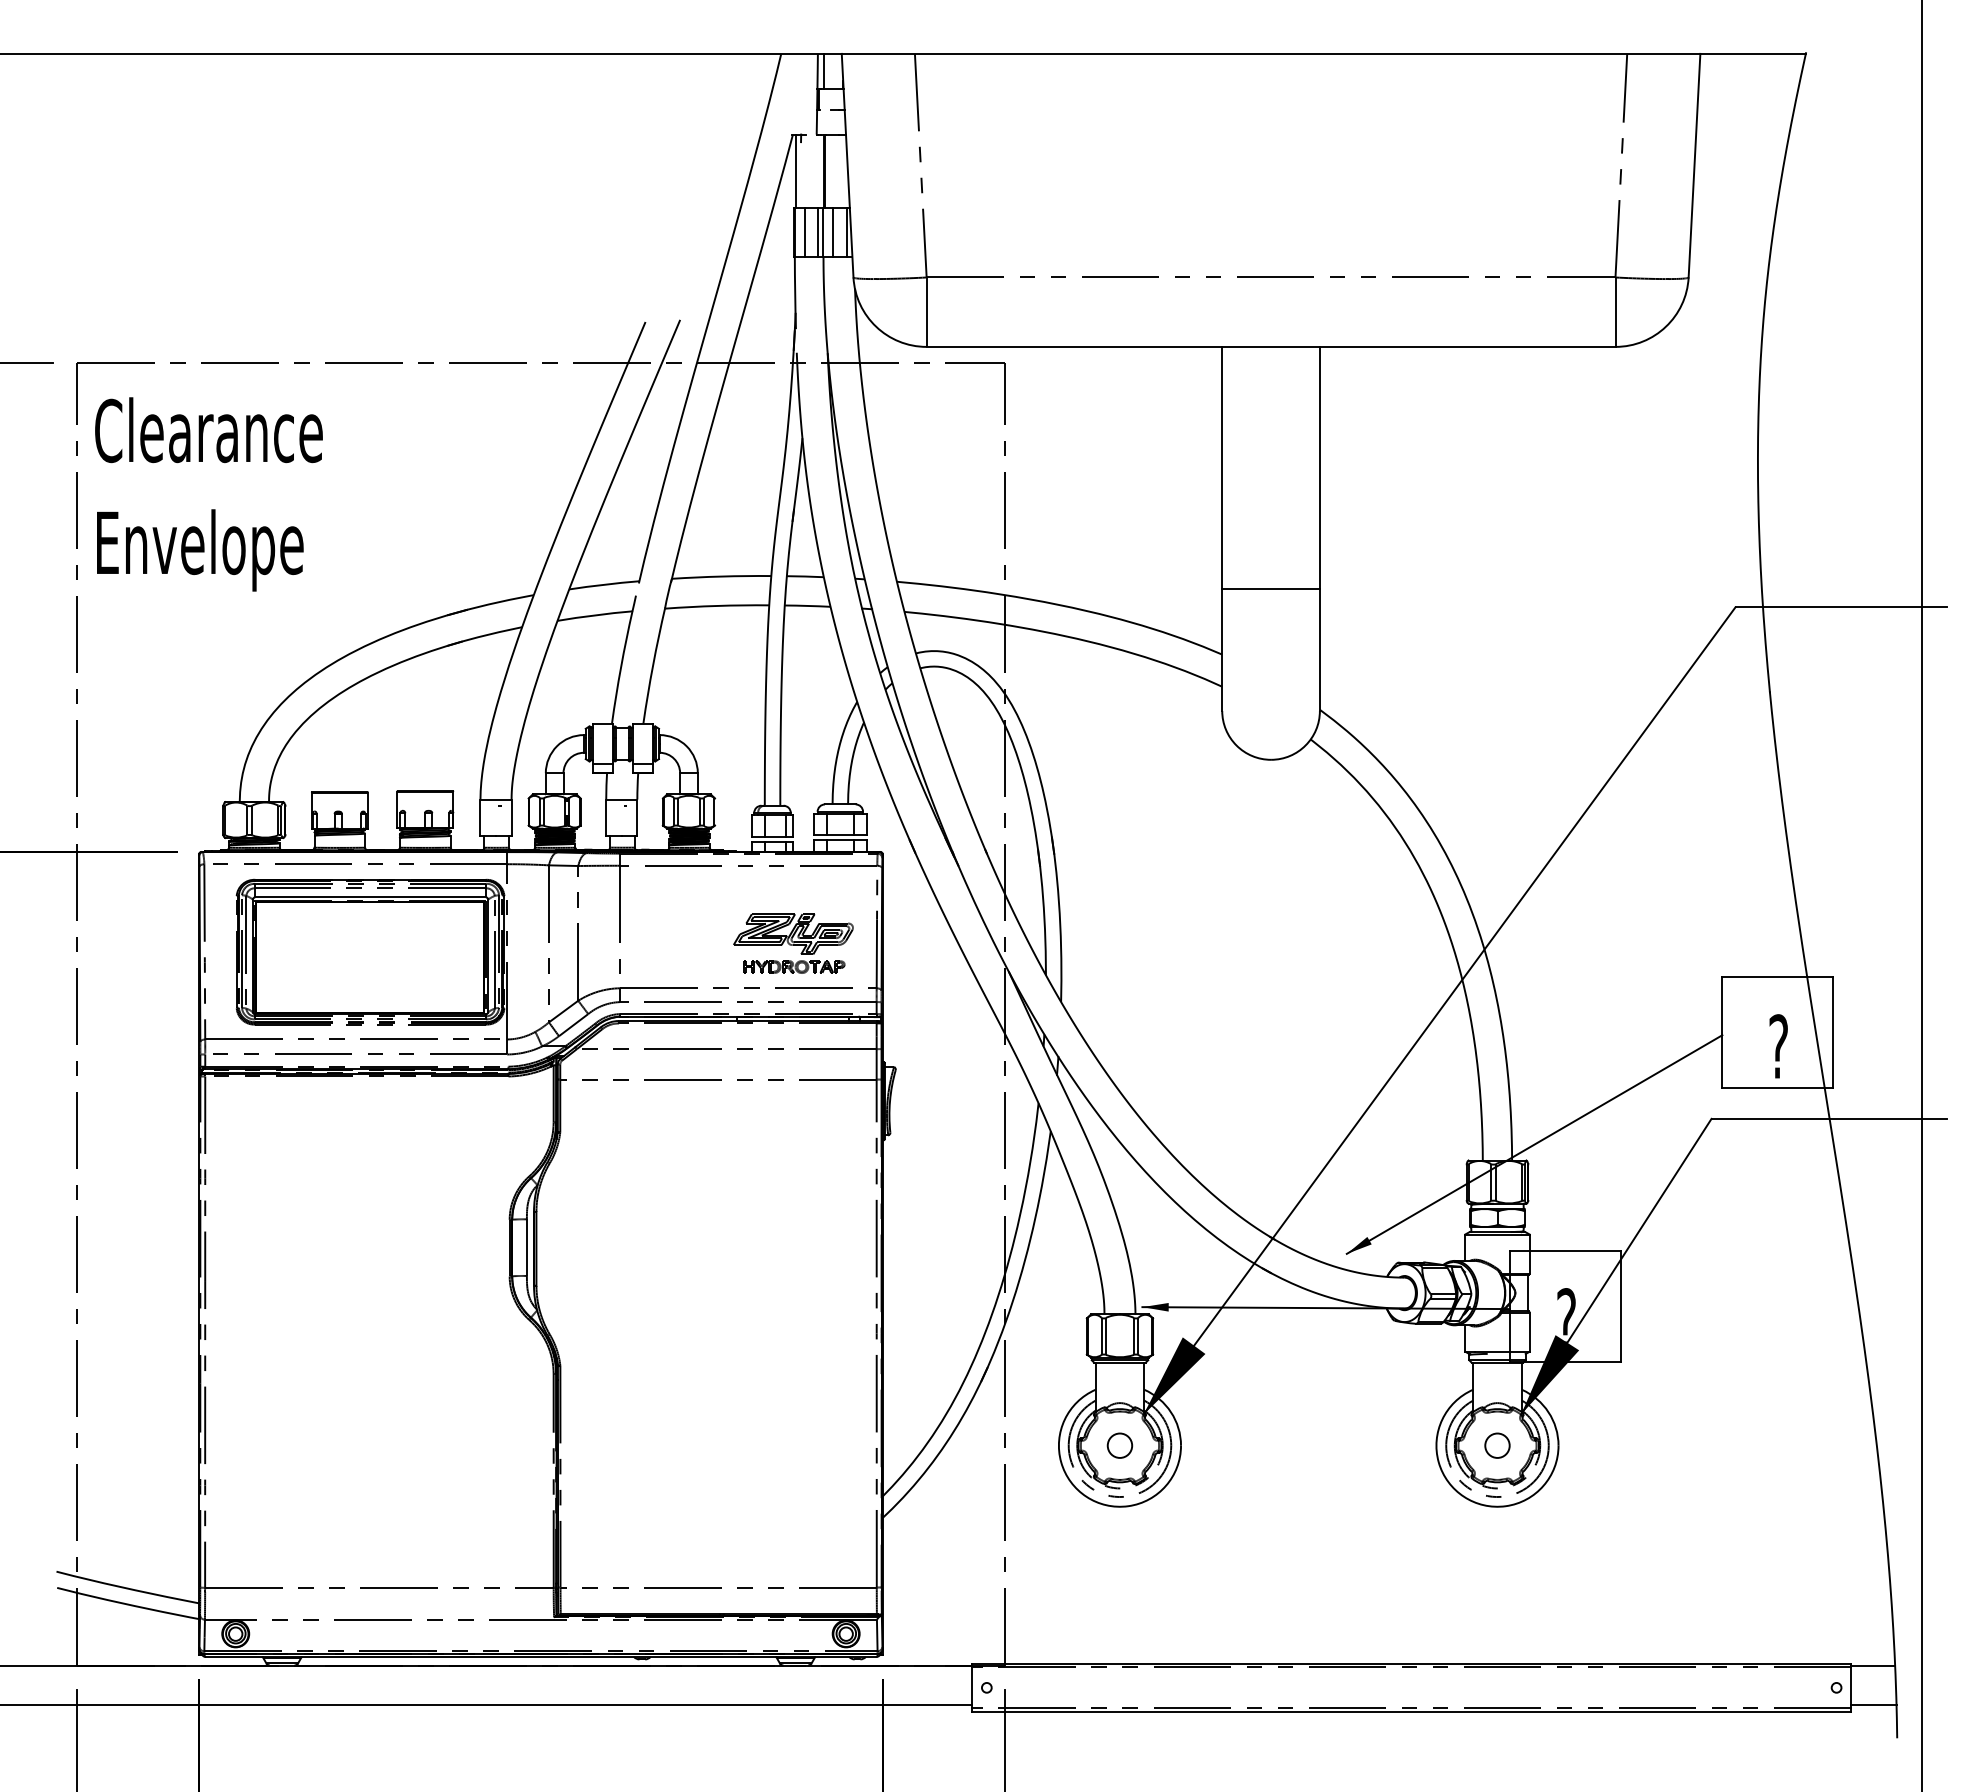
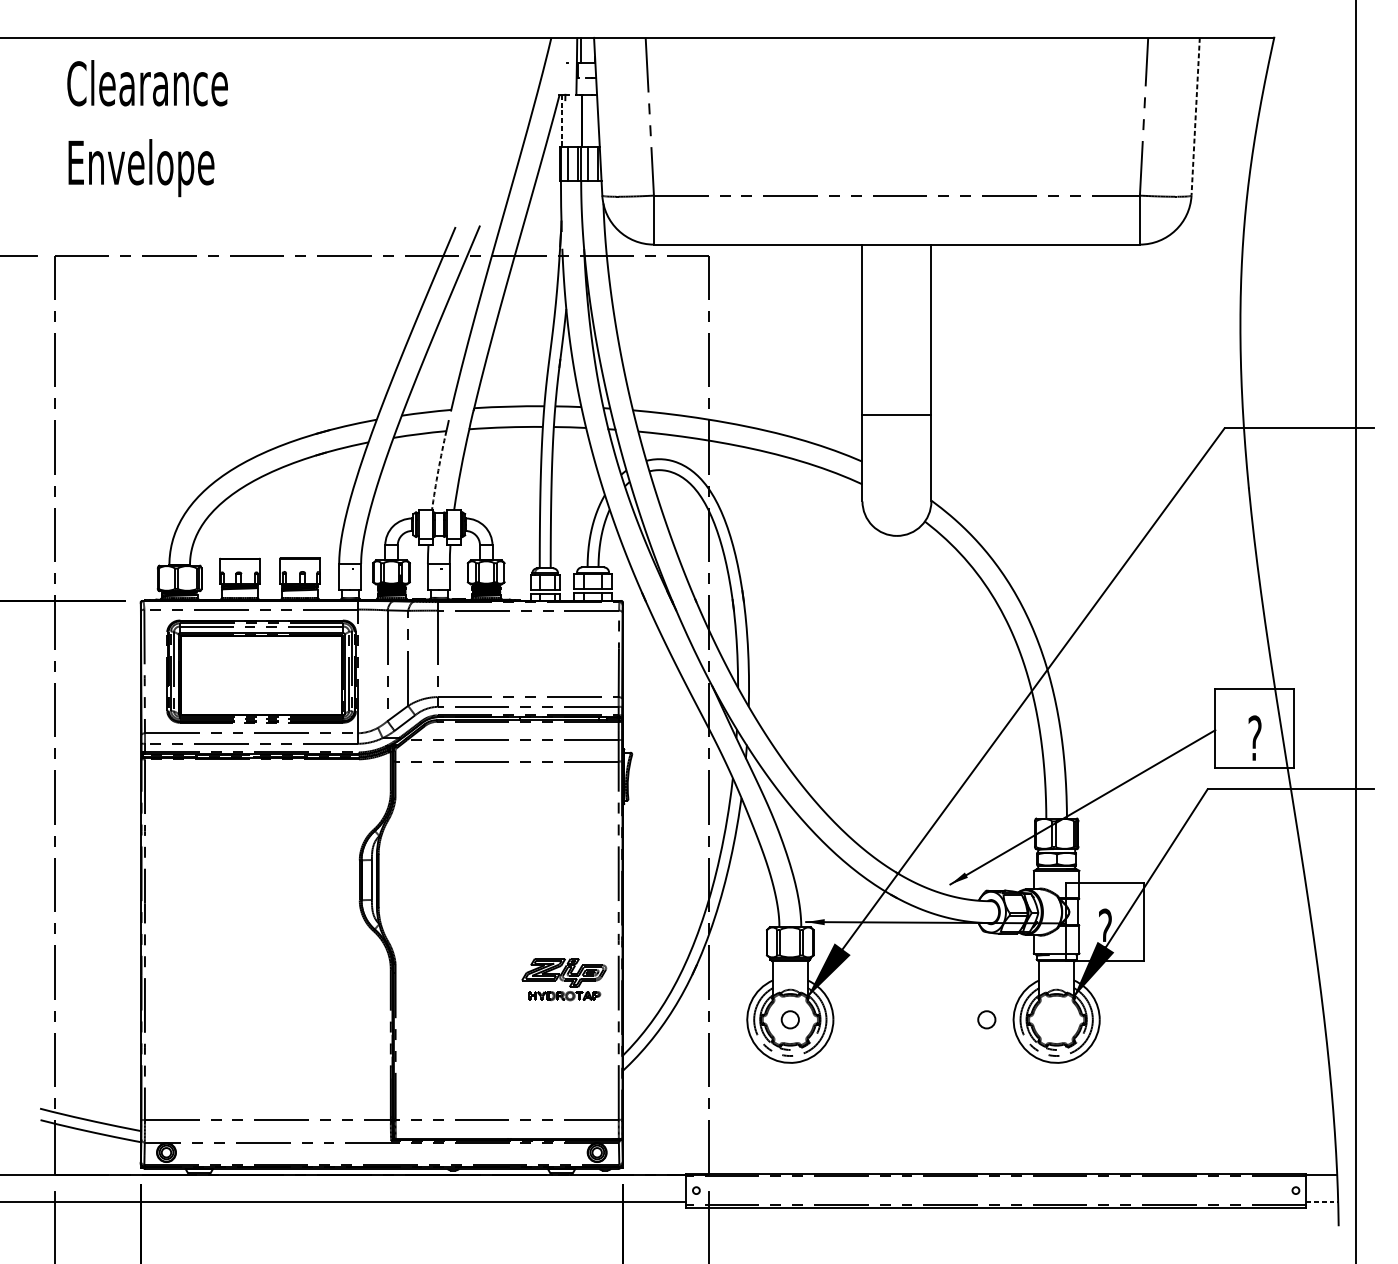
line: (1694, 165) -> (1195, 116), solid -> dashed
line: (796, 171) -> (562, 120), solid -> dashed
text: (208, 494) -> (147, 128), moved
arc: (621, 667) -> (438, 470), solid -> dashed
part: (793, 943) -> (564, 979), moved
circle: (1497, 1445) -> (986, 1019), moved
line: (1873, 1704) -> (1321, 1202), solid -> dashed

